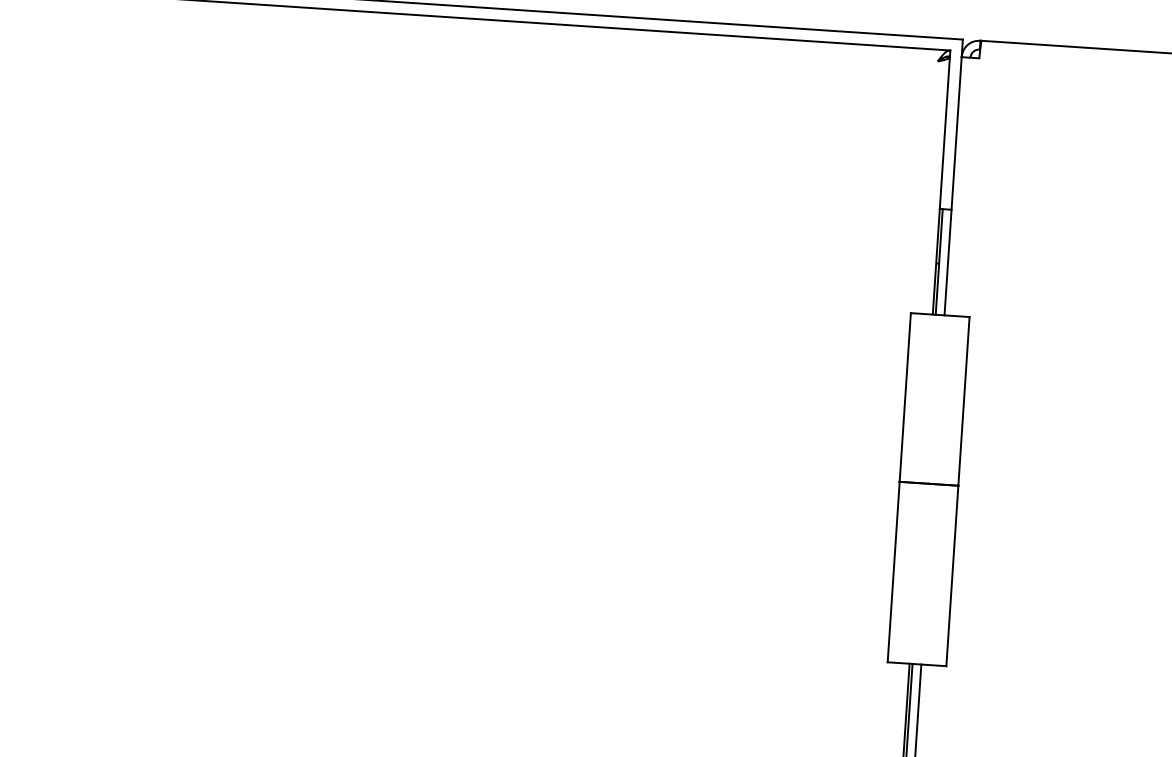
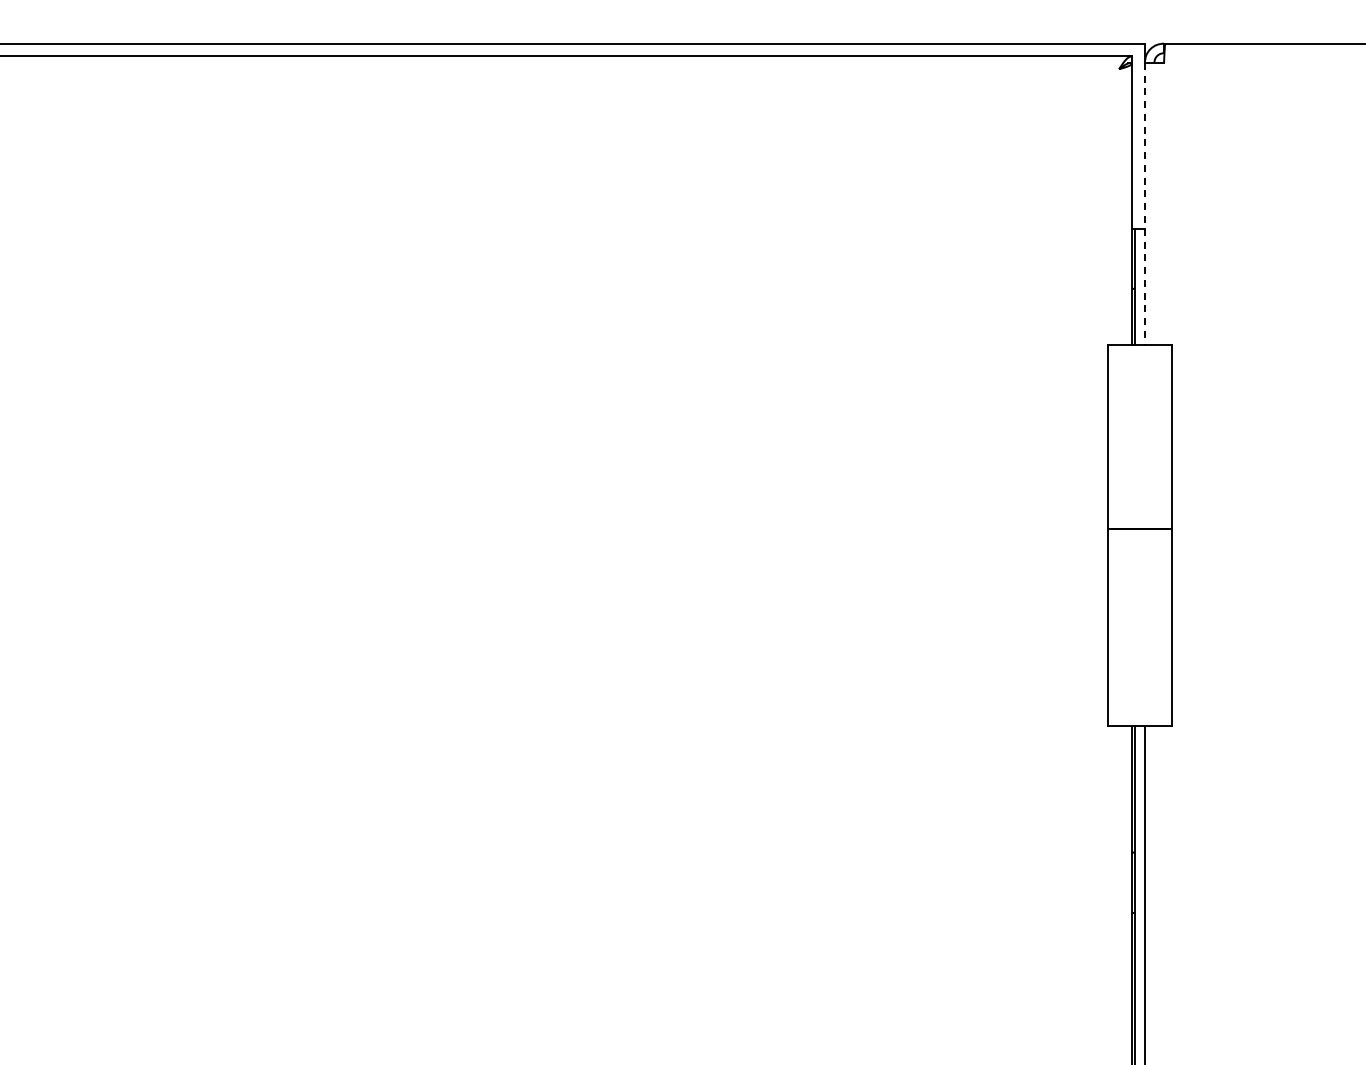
line: (952, 186) -> (1144, 203), solid -> dashed

